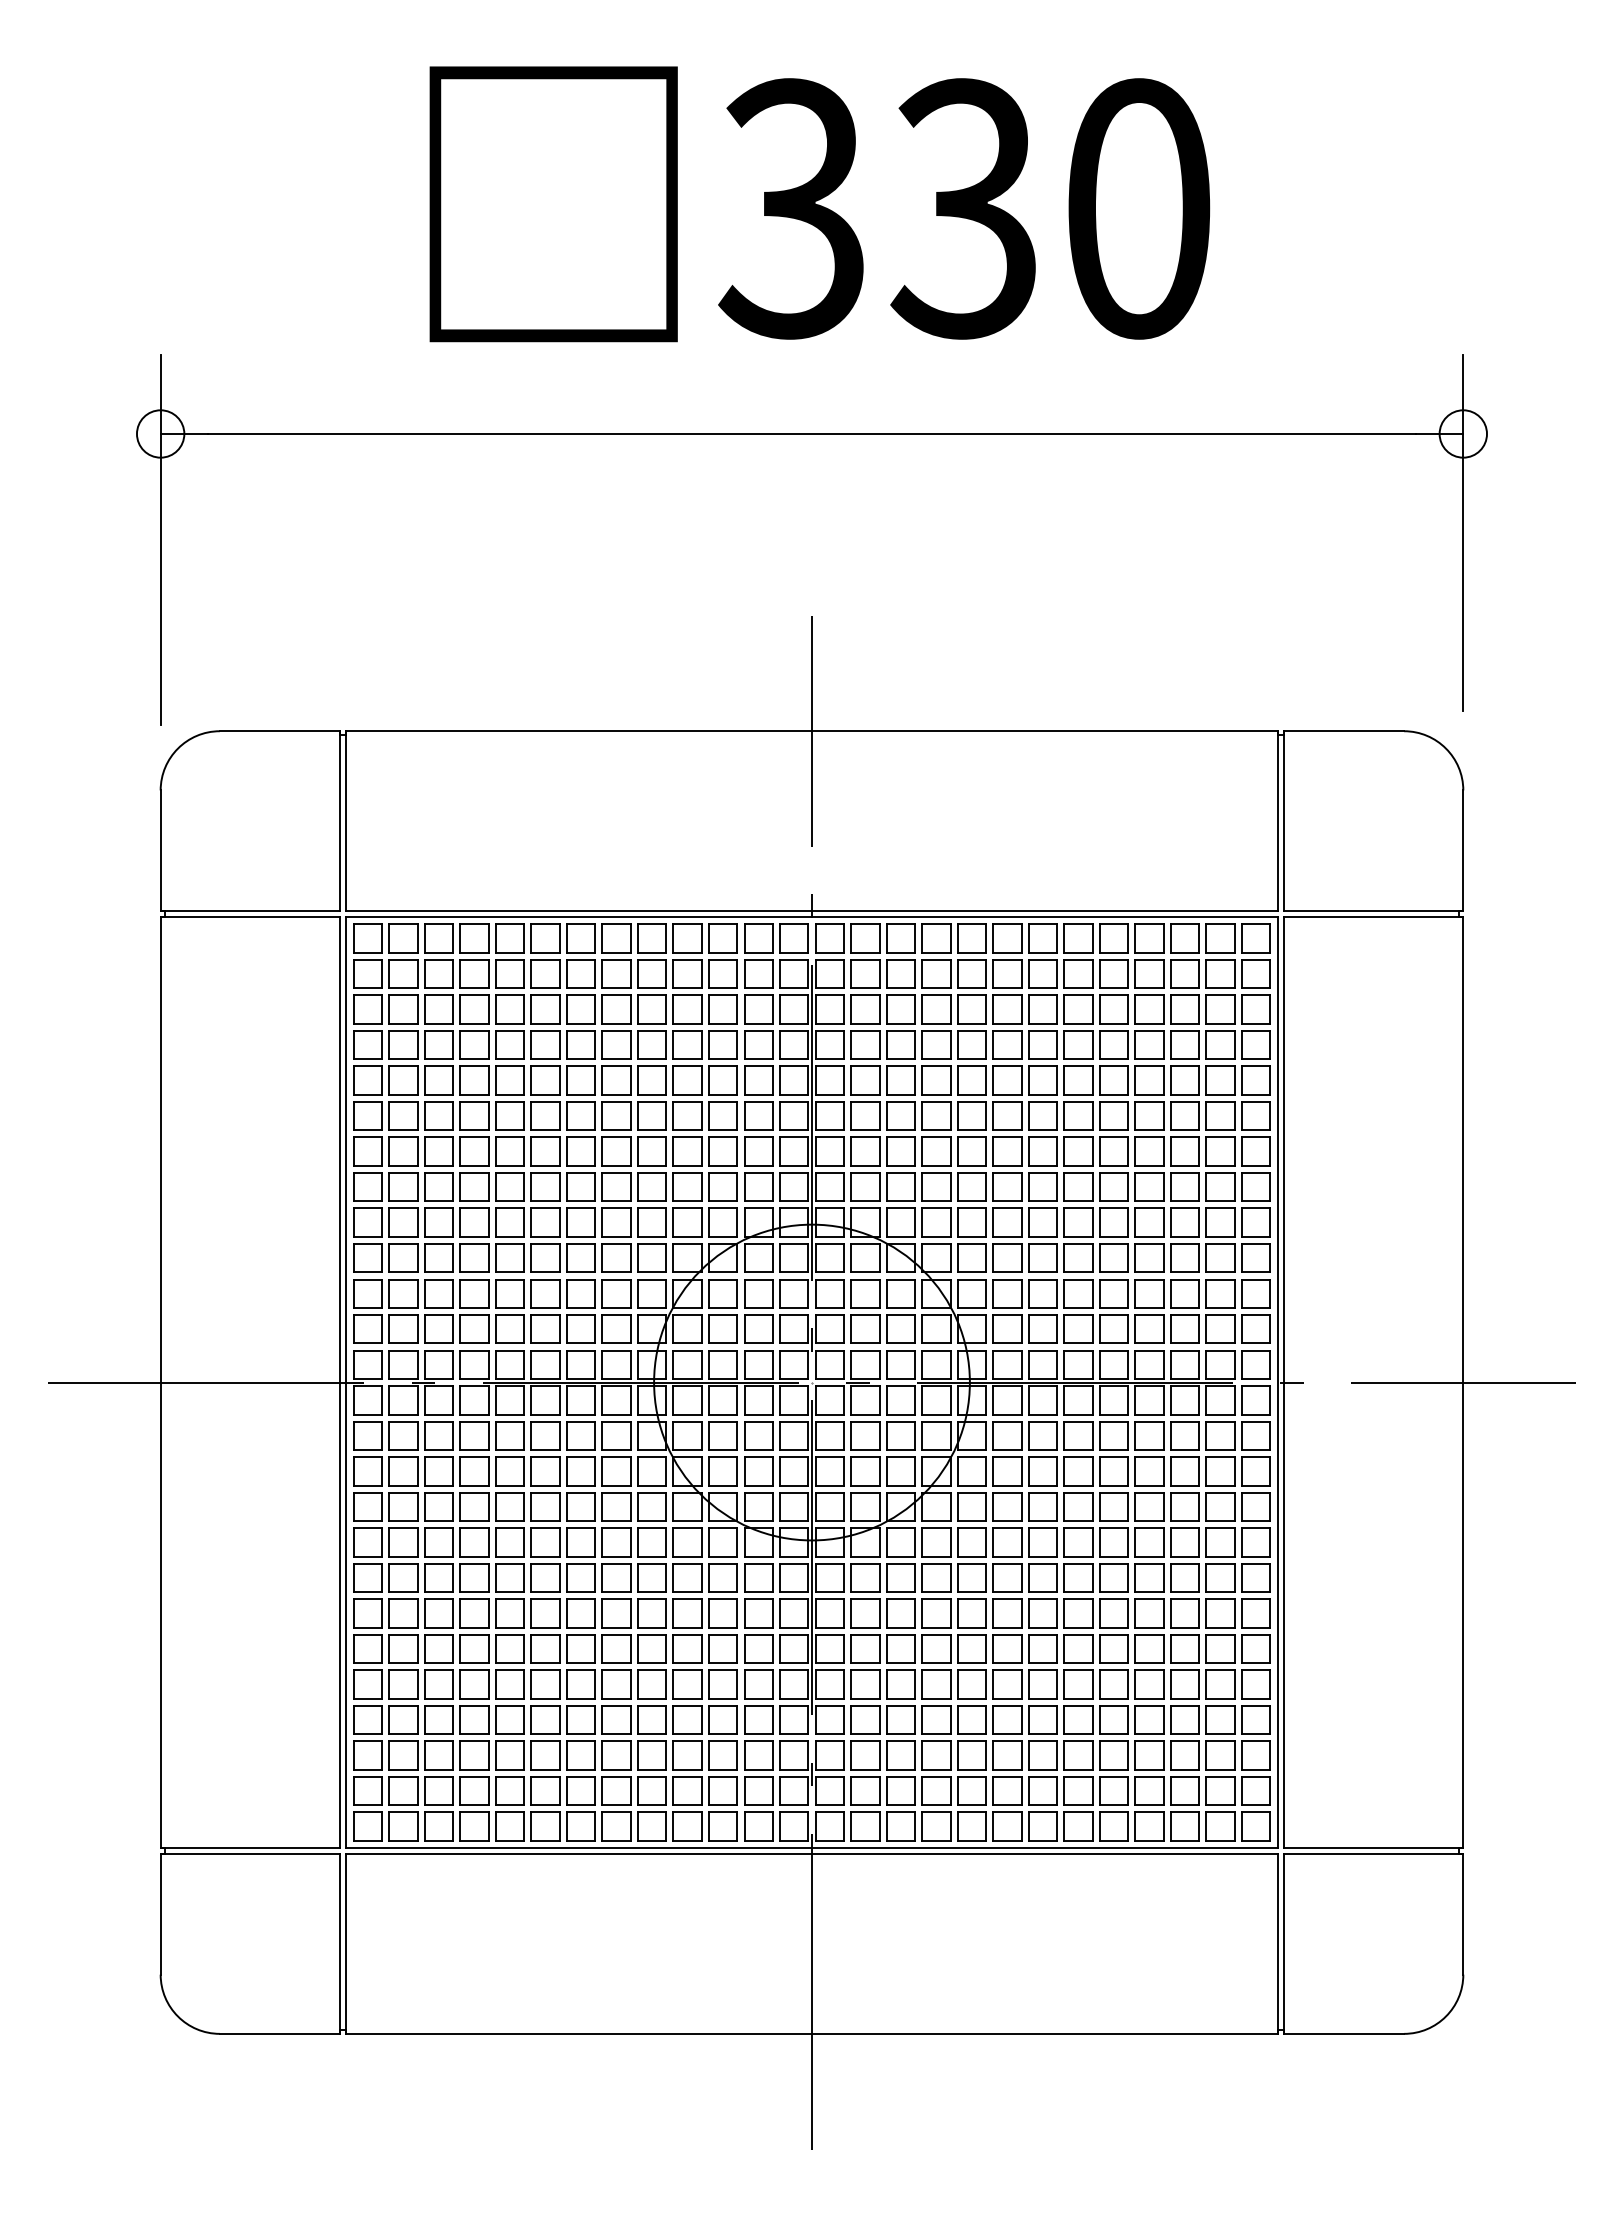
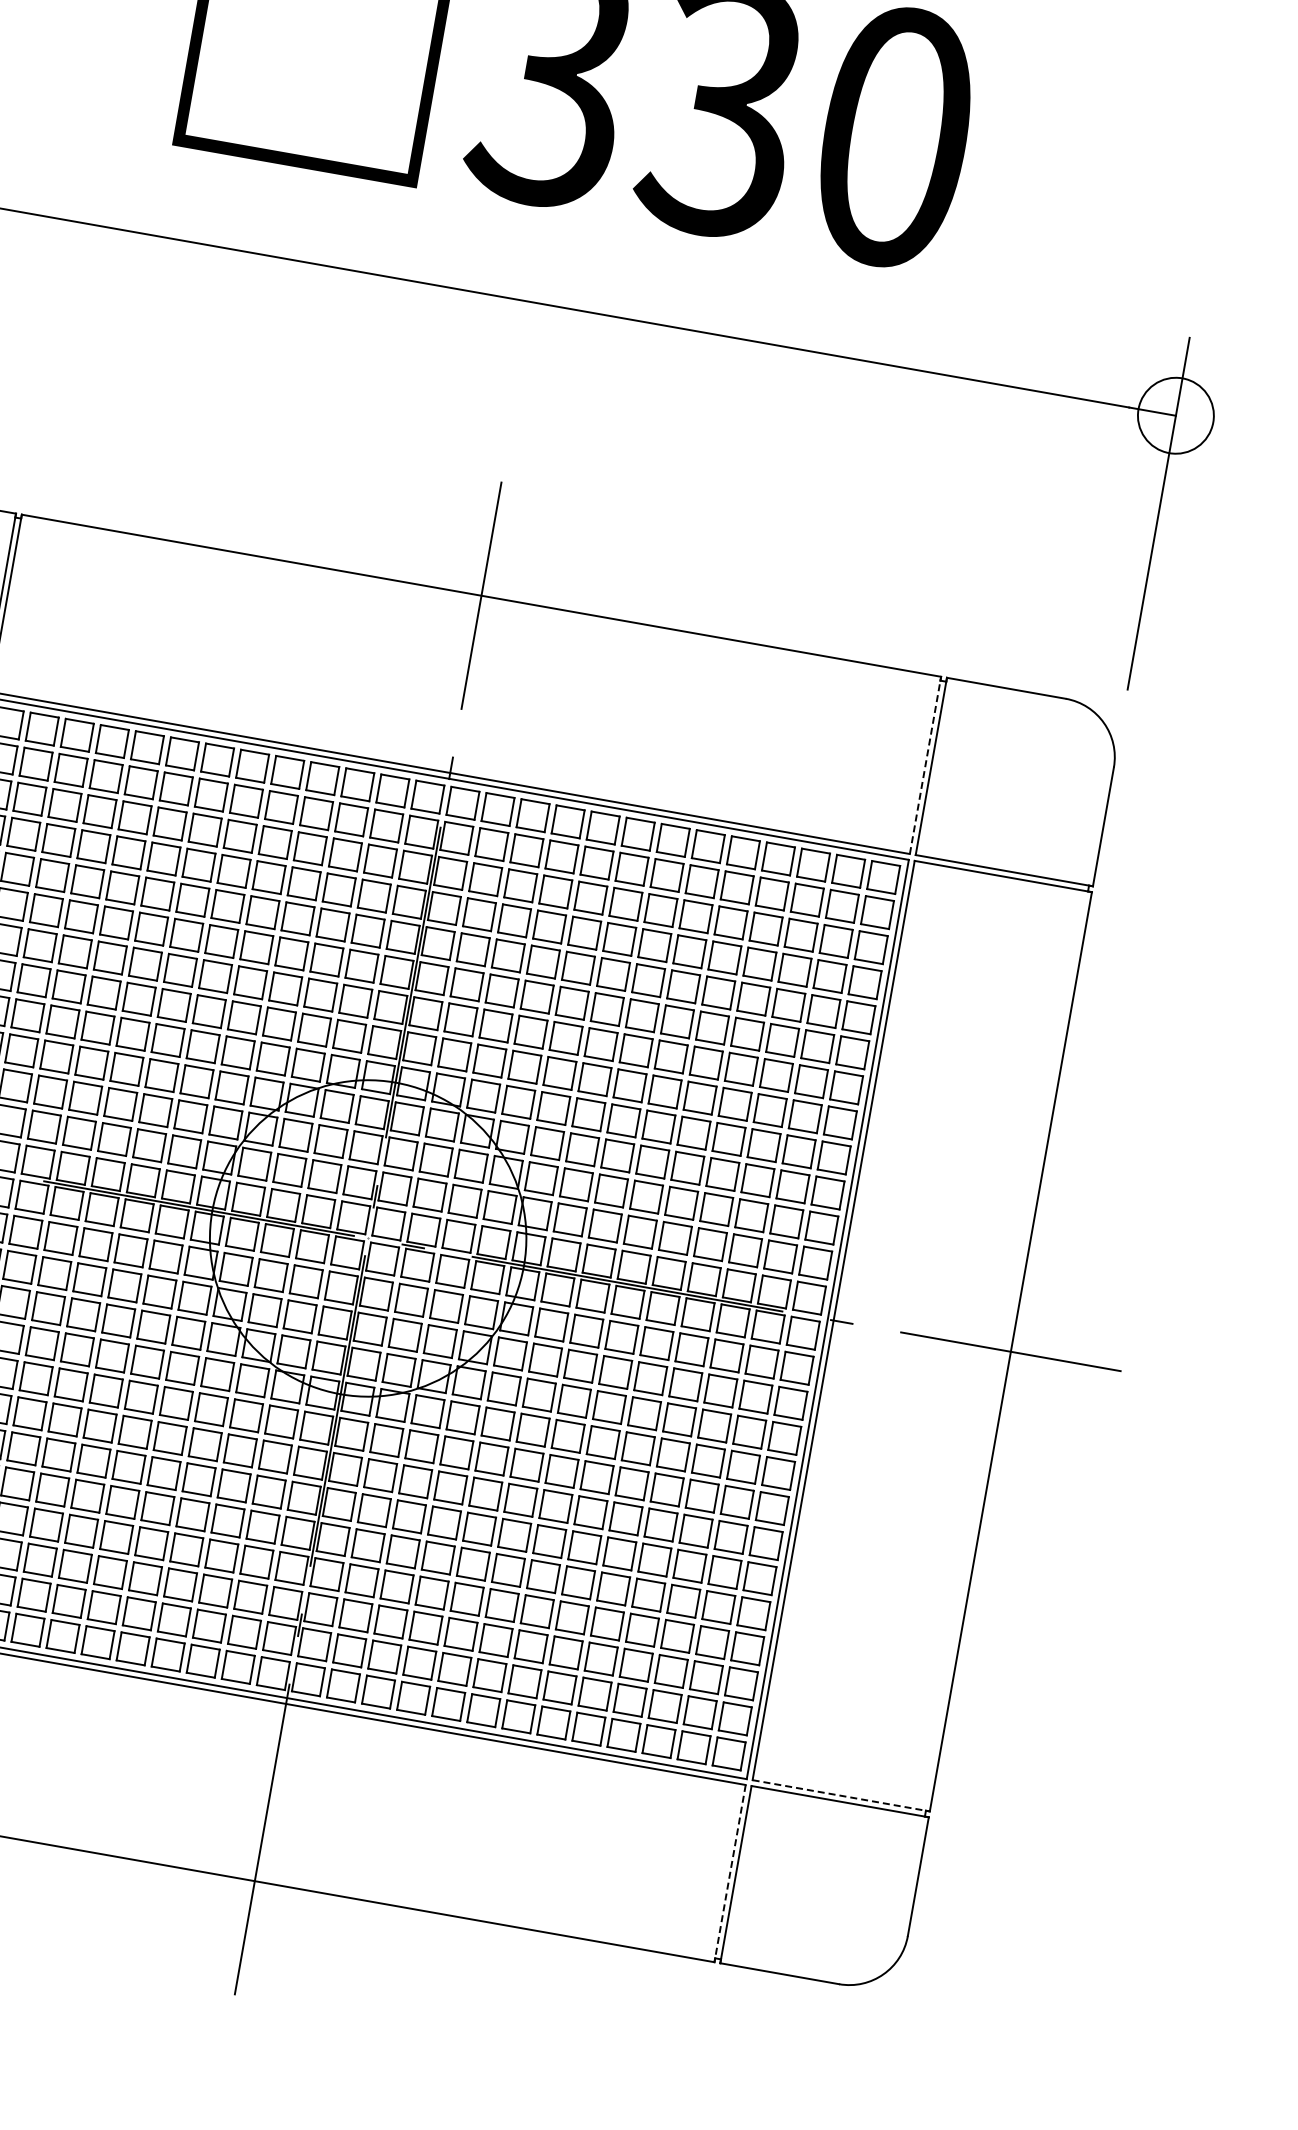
circle: (1463, 433) -> (1176, 415), size x1.6
line: (1277, 821) -> (925, 765), solid -> dashed
line: (1373, 1848) -> (841, 1795), solid -> dashed
line: (1277, 1944) -> (729, 1873), solid -> dashed

